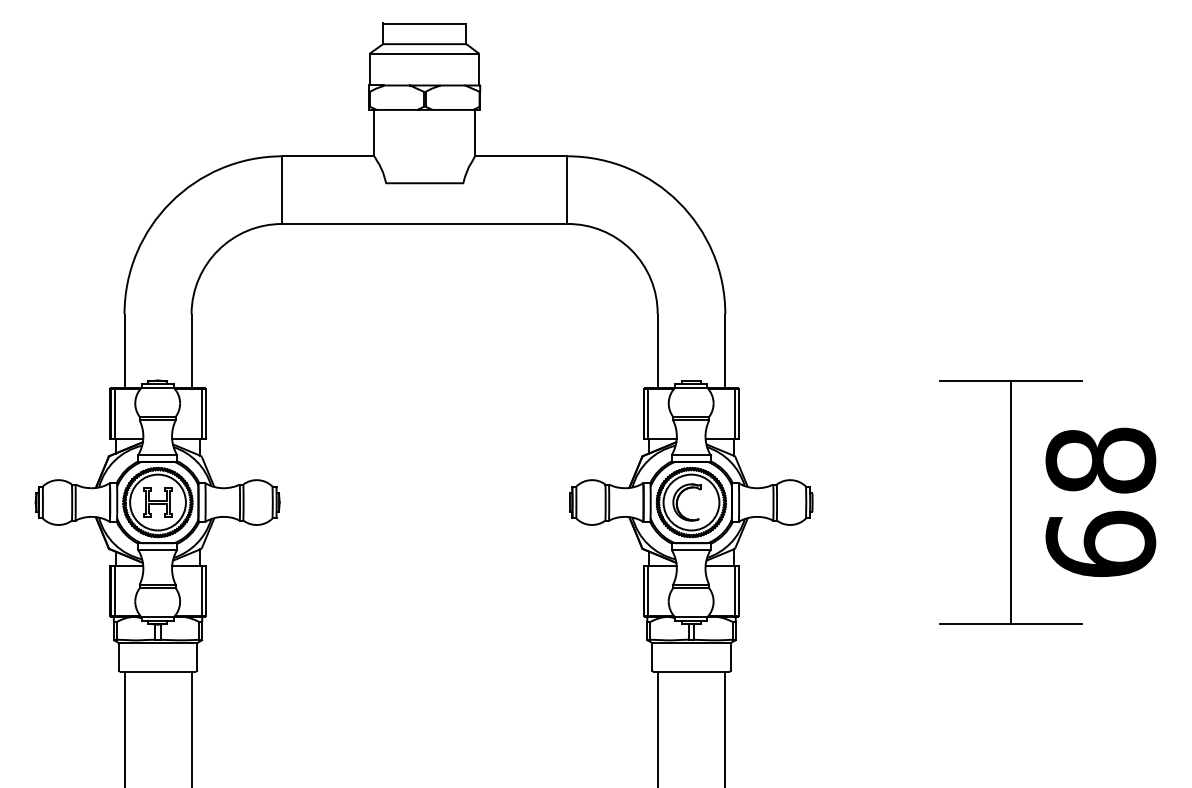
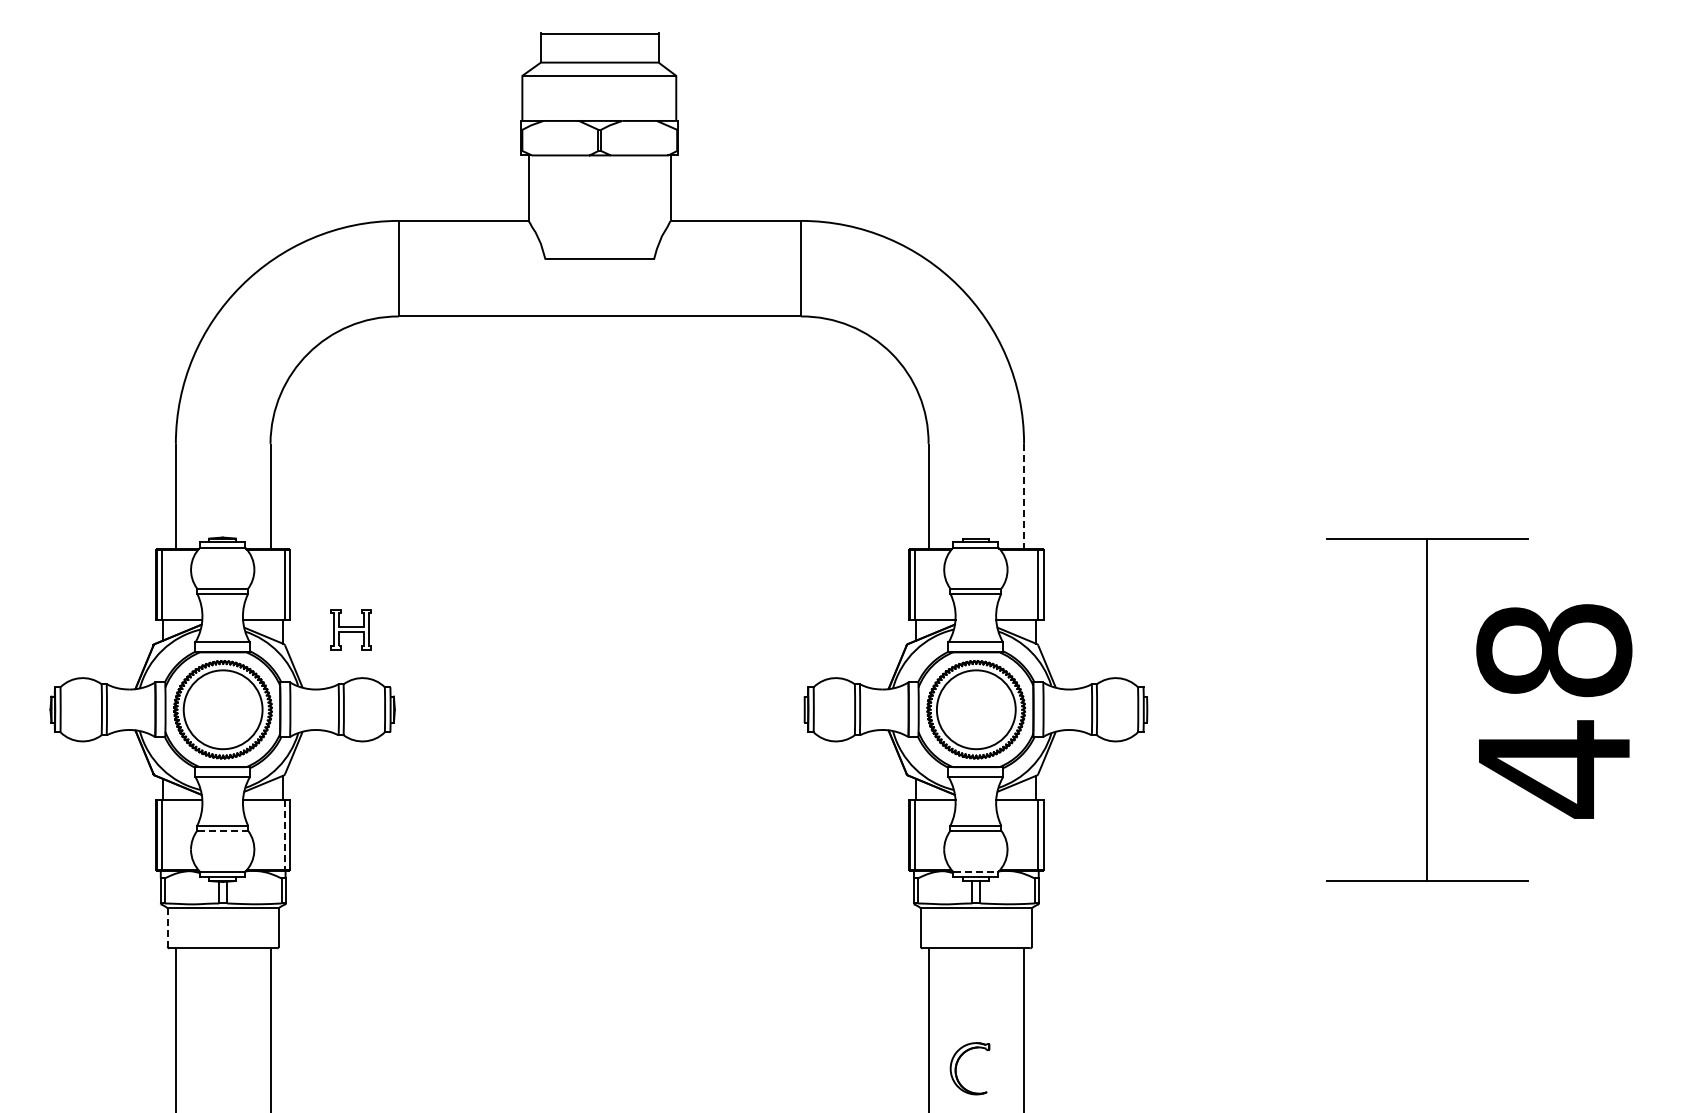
line: (725, 351) -> (1024, 496), solid -> dashed
part: (678, 500) -> (957, 1065), moved
part: (157, 502) -> (350, 629), moved
text: (1101, 544) -> (1554, 769), 68 -> 48
line: (158, 588) -> (223, 830), solid -> dashed
line: (202, 590) -> (285, 834), solid -> dashed
line: (691, 617) -> (976, 872), solid -> dashed
line: (118, 657) -> (167, 928), solid -> dashed

